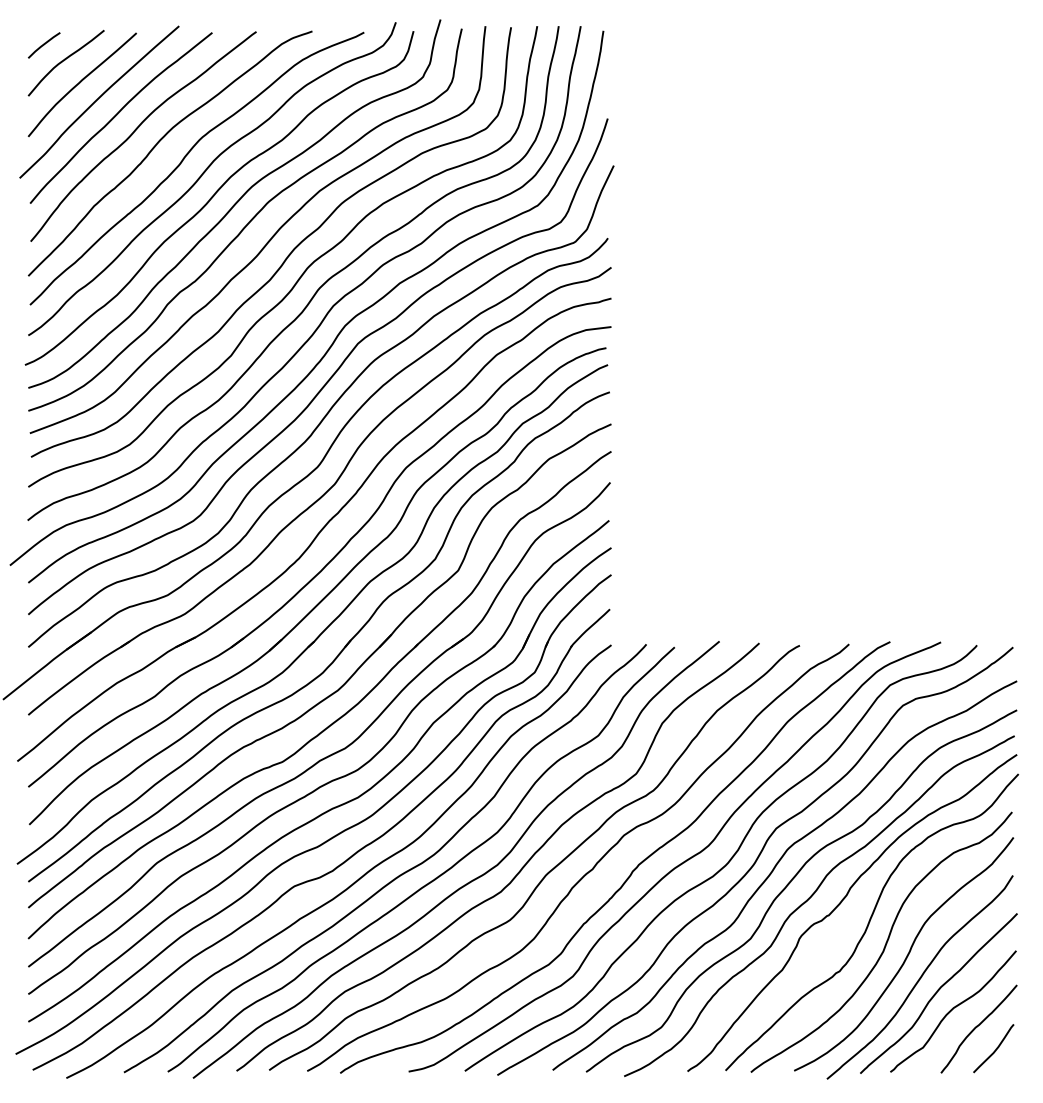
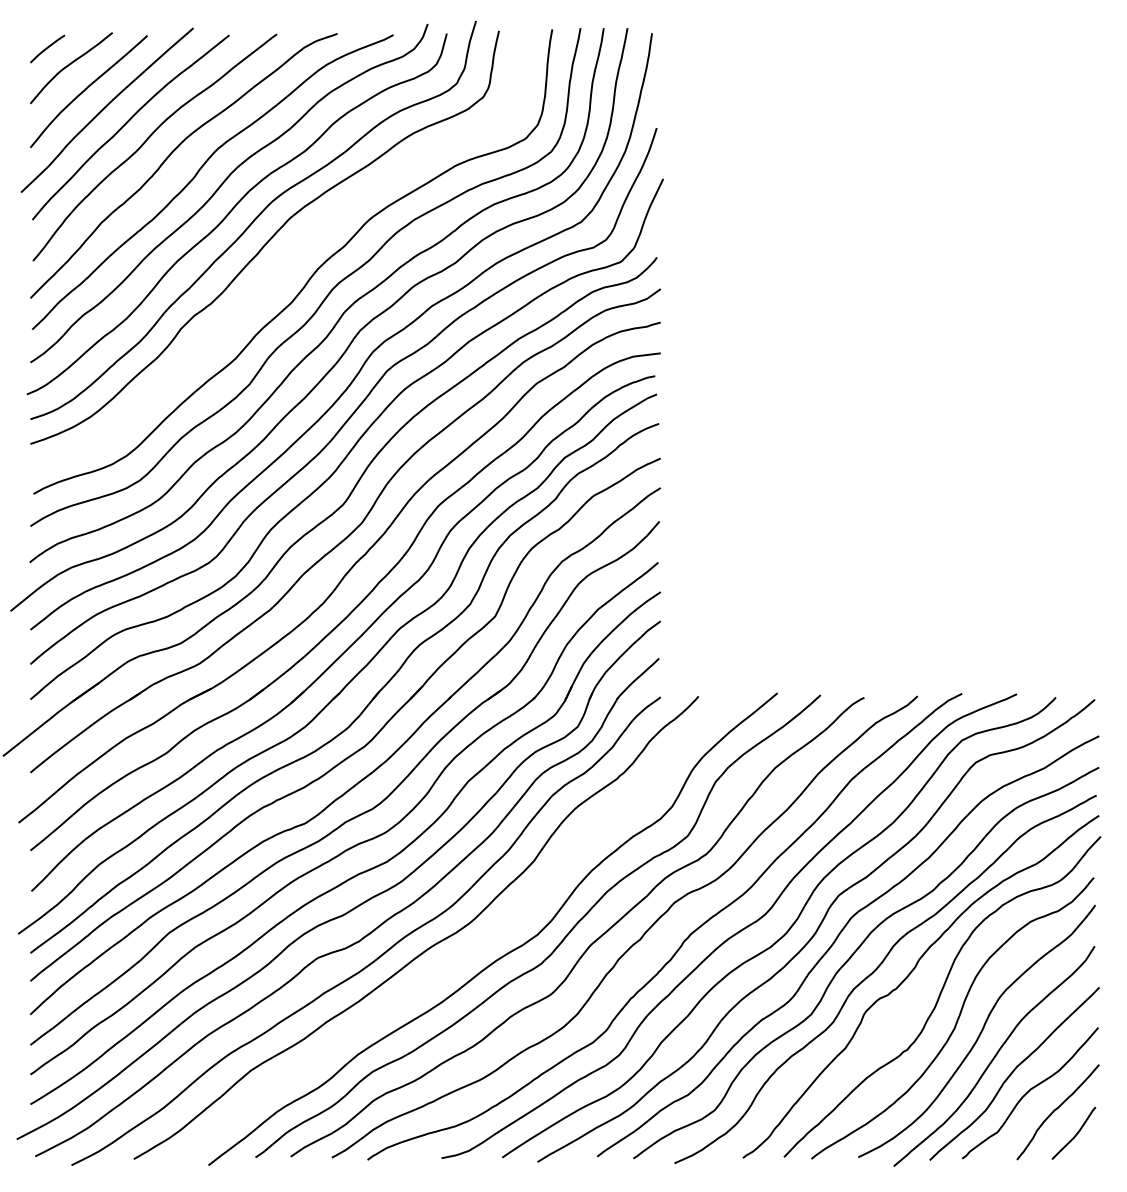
curve: (268, 240) -> (290, 259), removed
curve: (435, 877) -> (470, 948), removed

